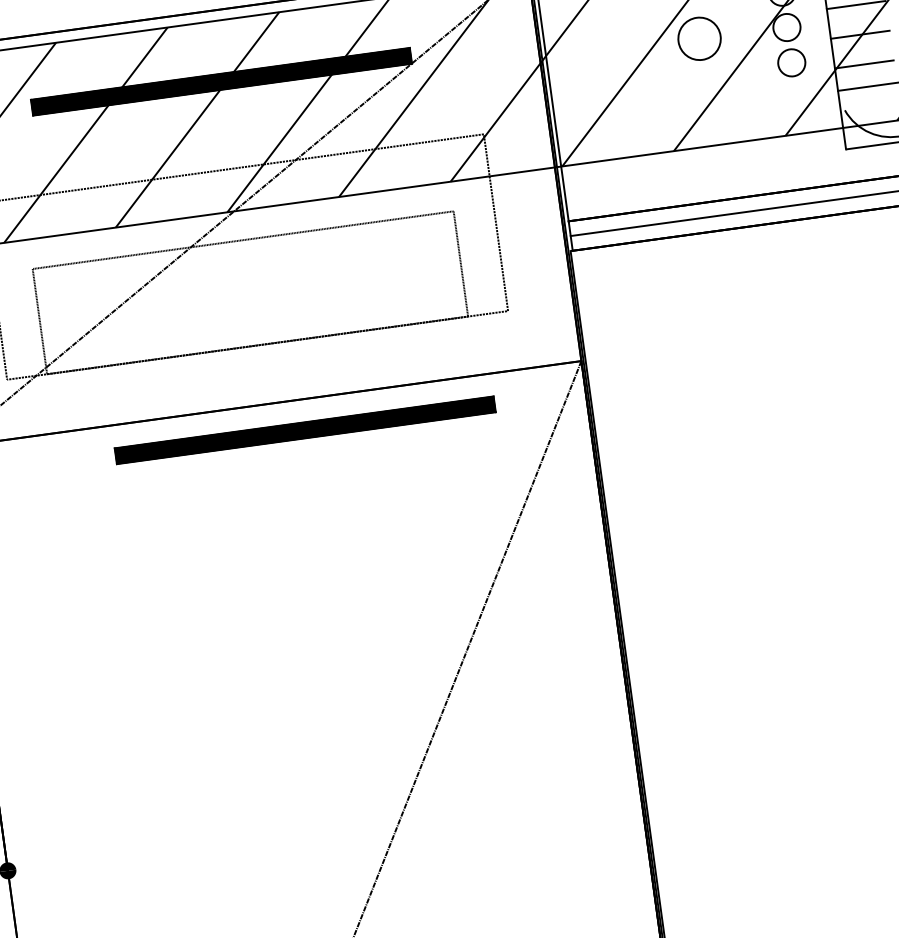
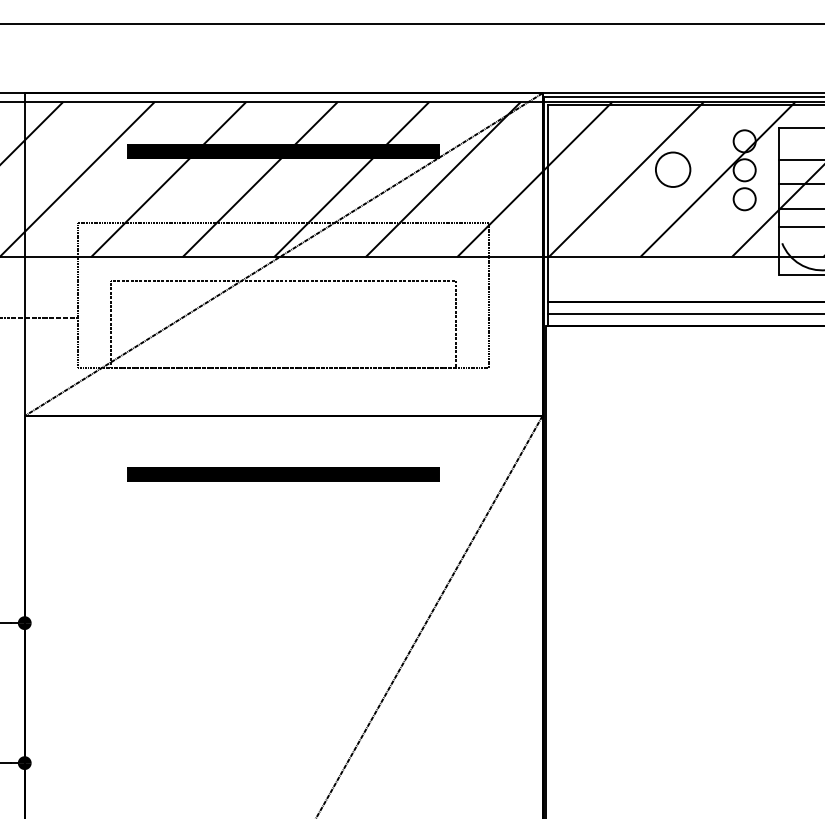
part: (305, 430) -> (283, 474), moved

